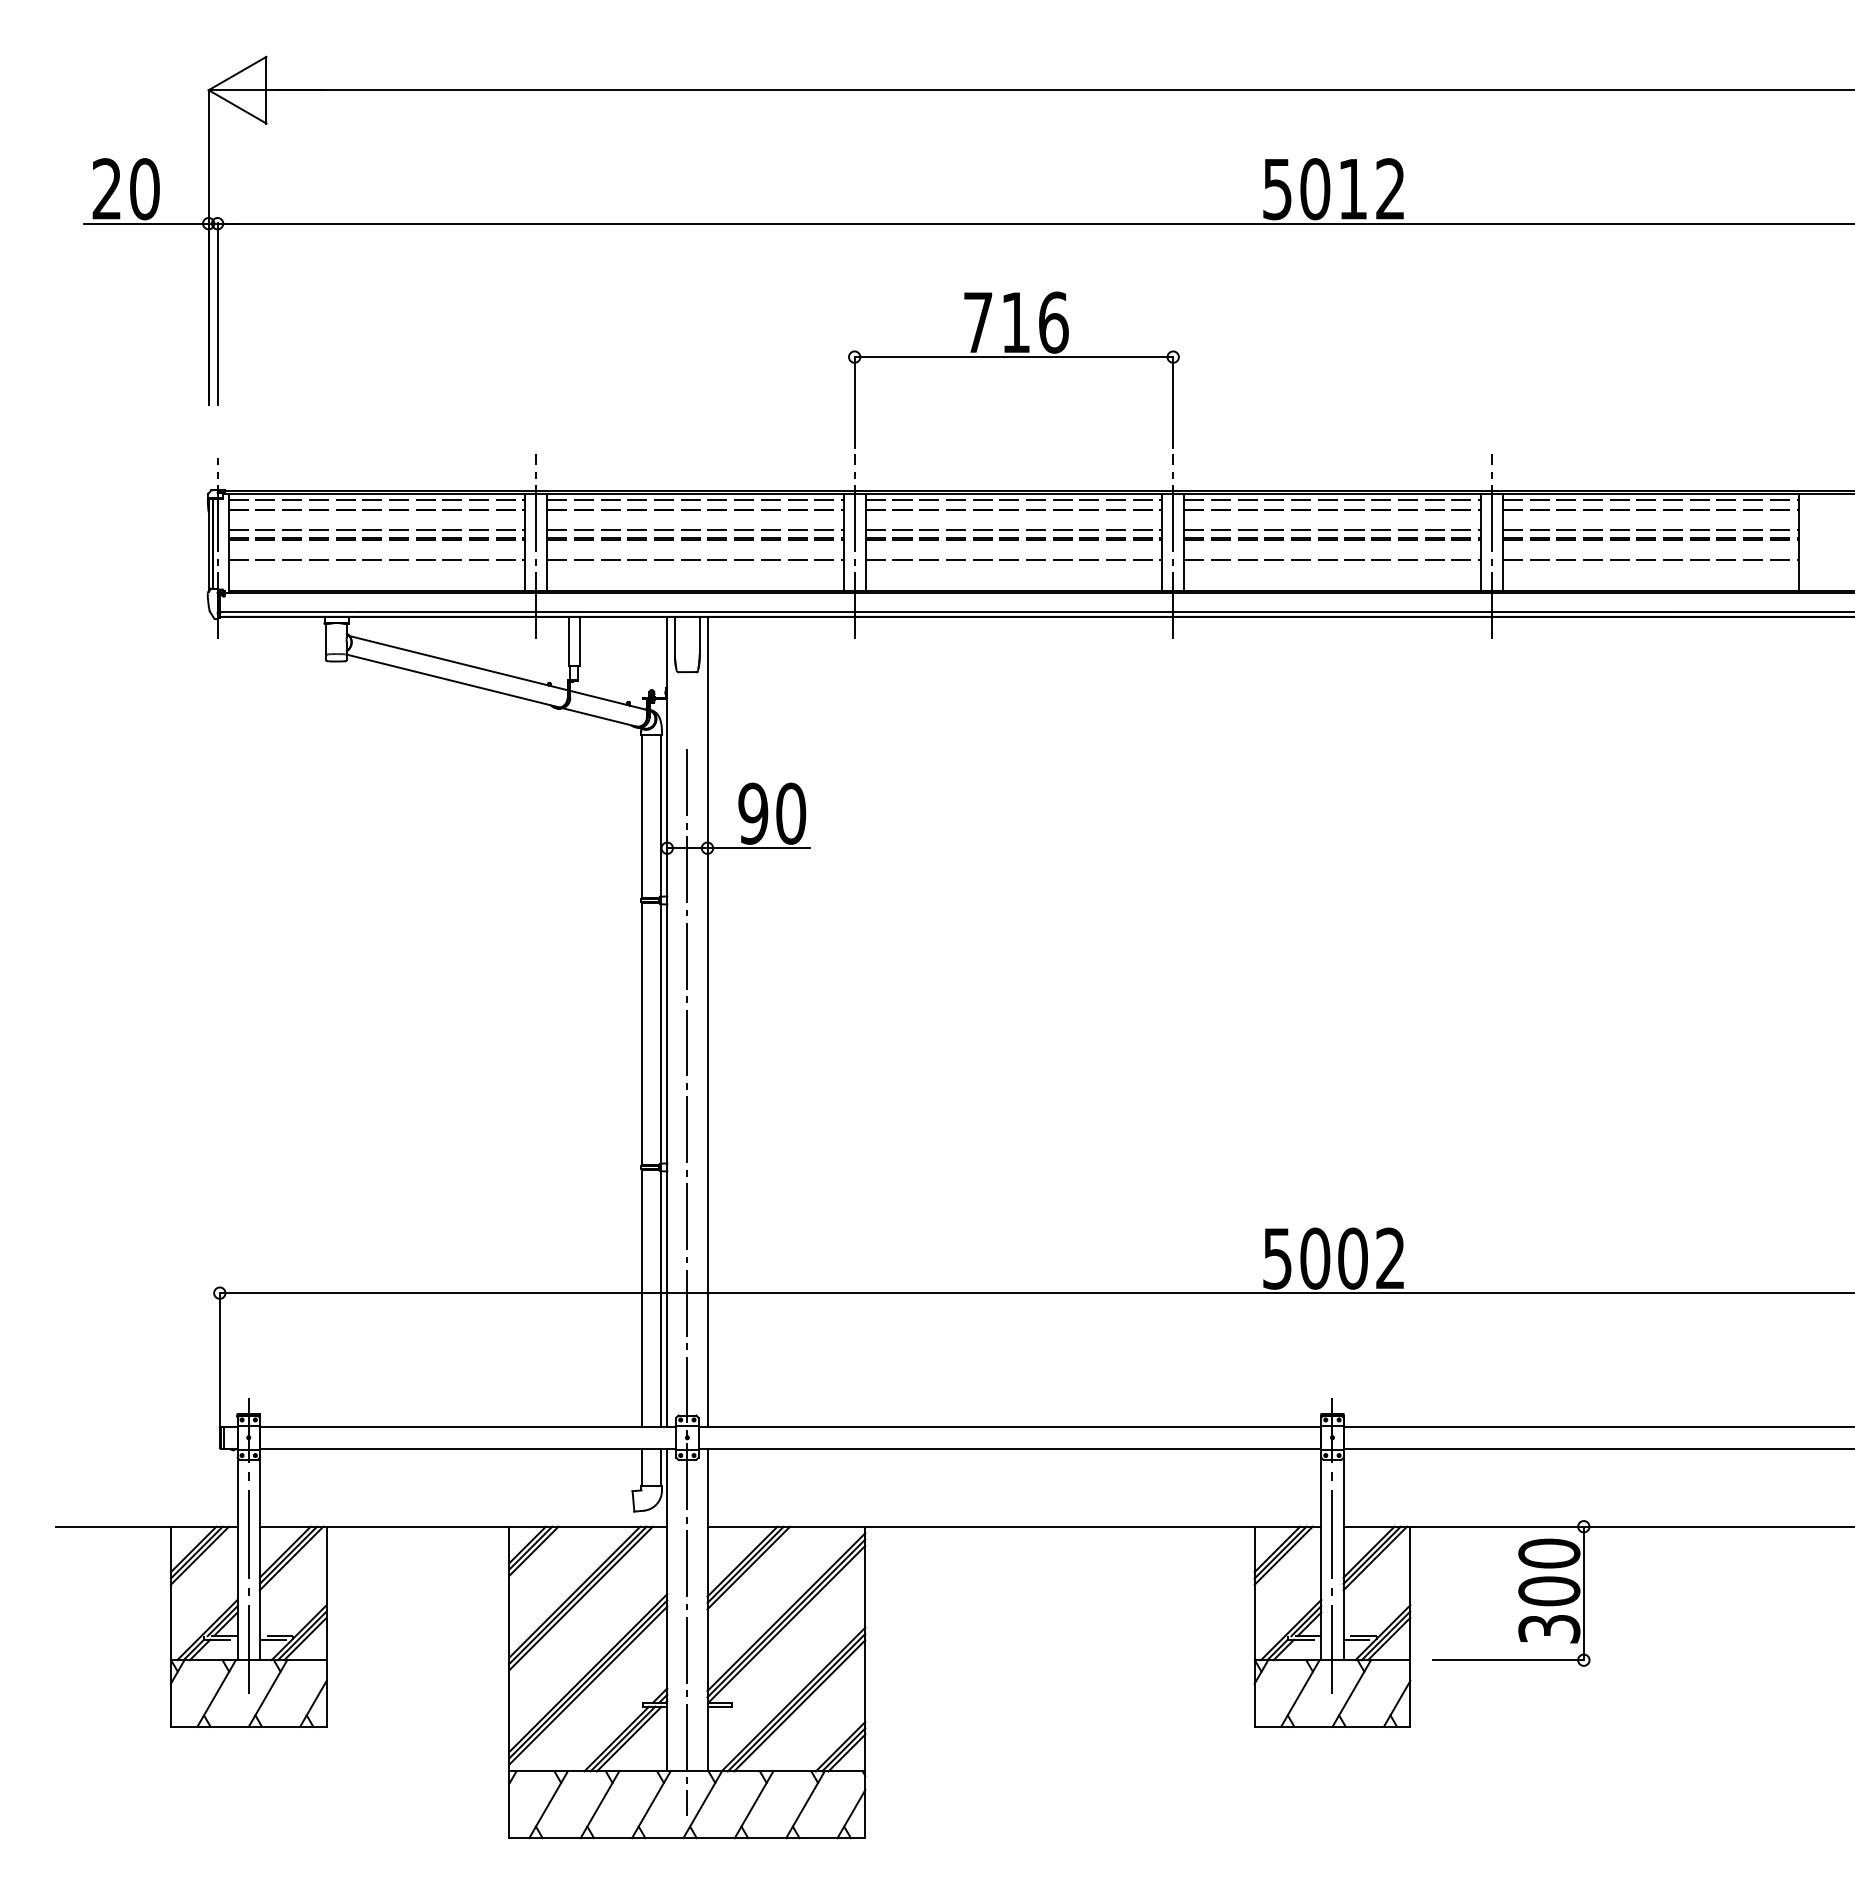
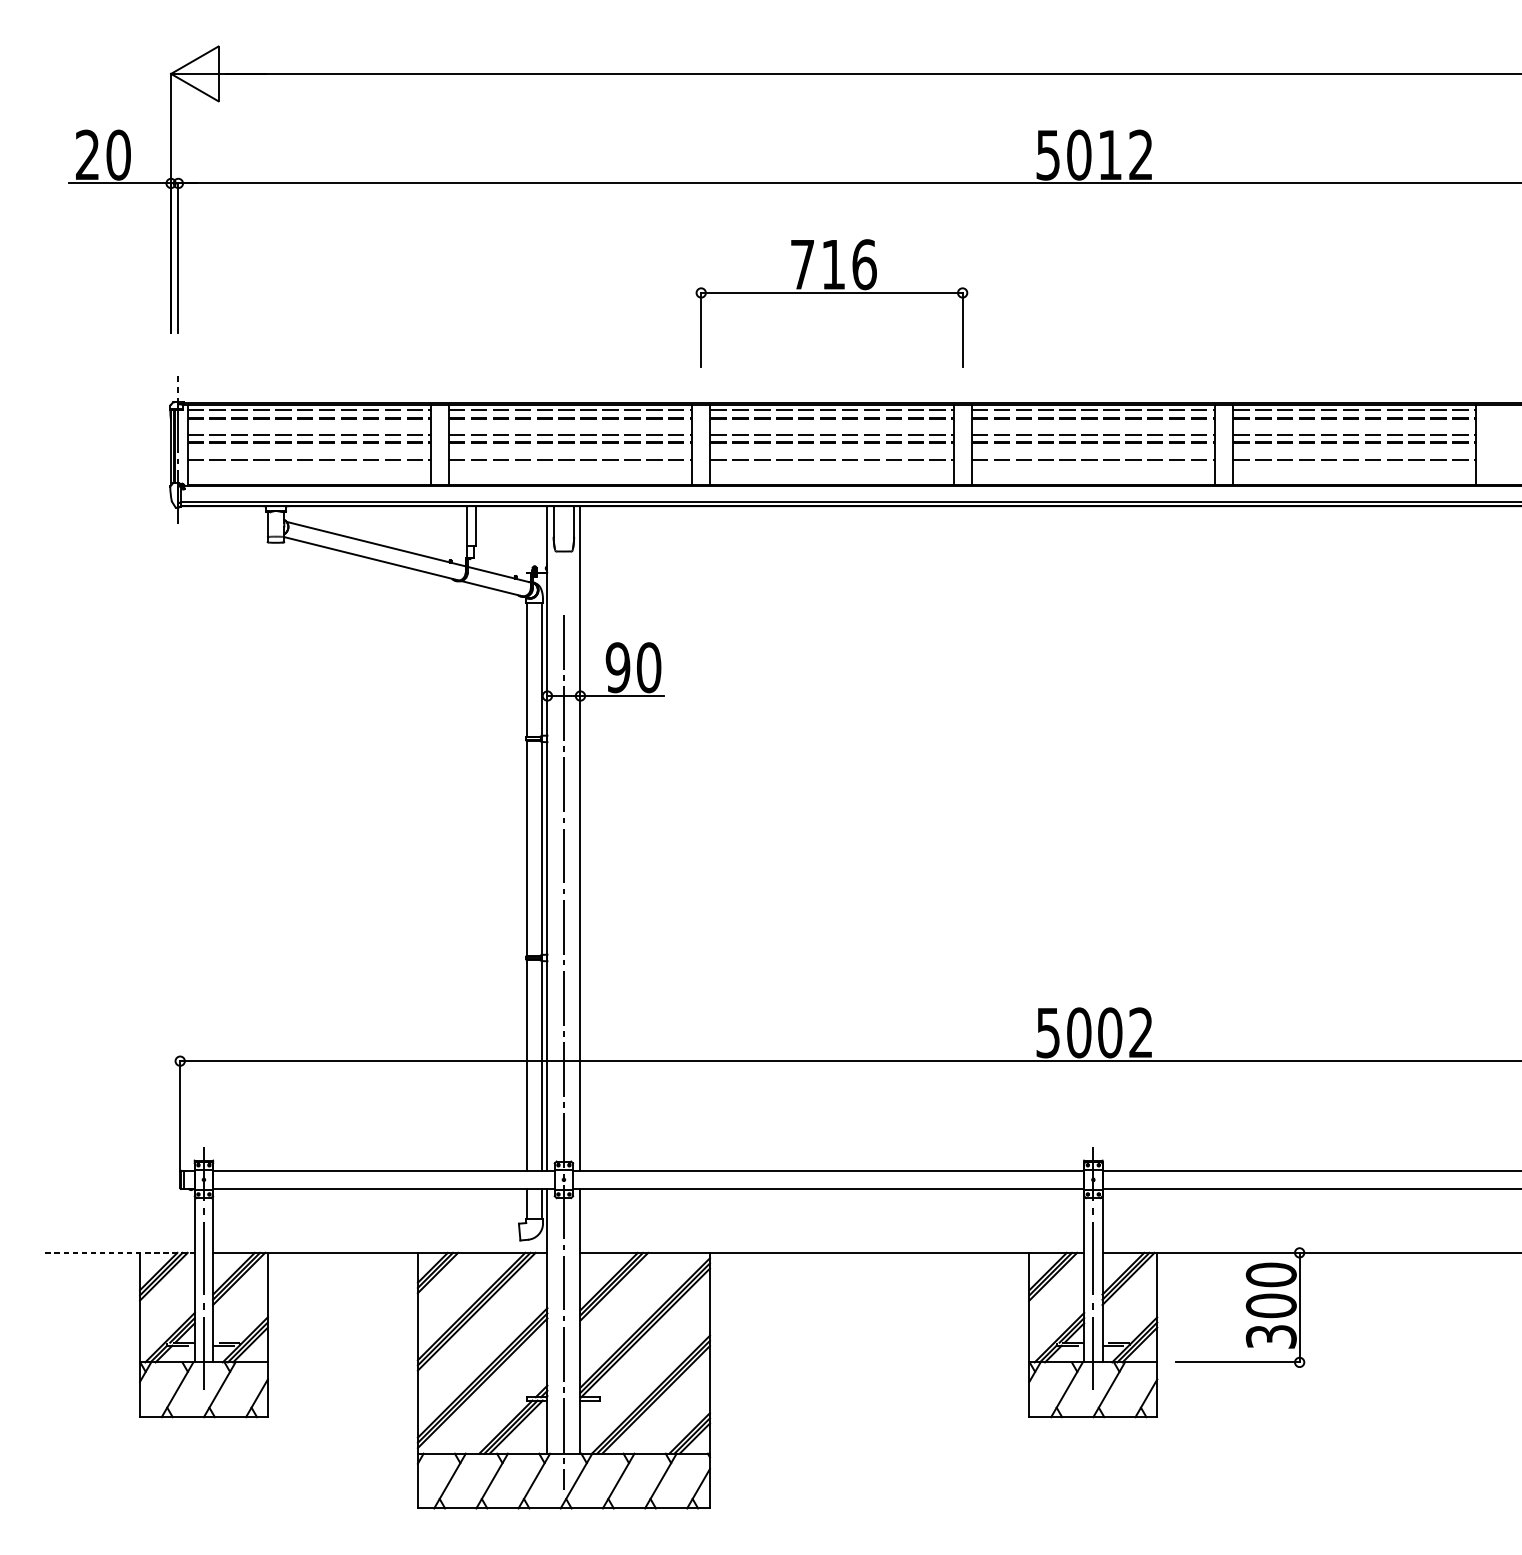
line: (536, 545) -> (440, 447), removed
line: (854, 545) -> (701, 447), removed
line: (1173, 545) -> (962, 447), removed
line: (1491, 545) -> (1223, 447), removed
line: (147, 1526) -> (120, 1252), solid -> dashed

